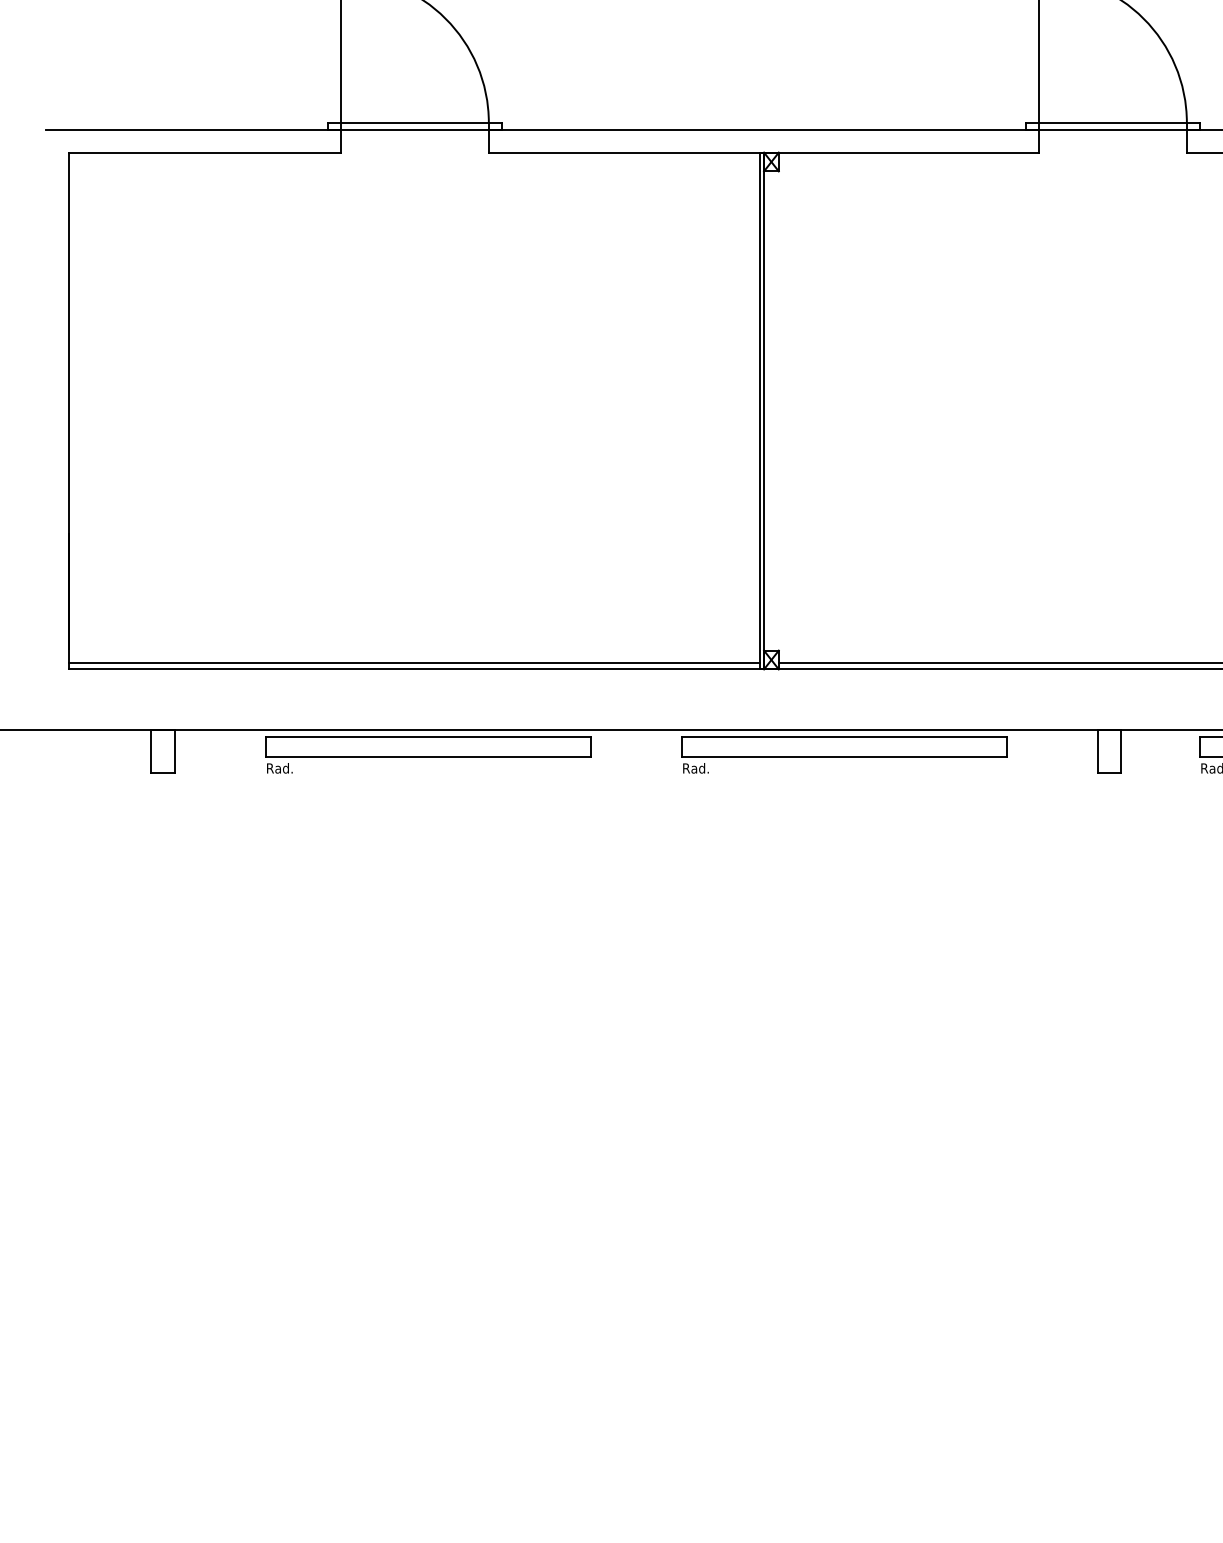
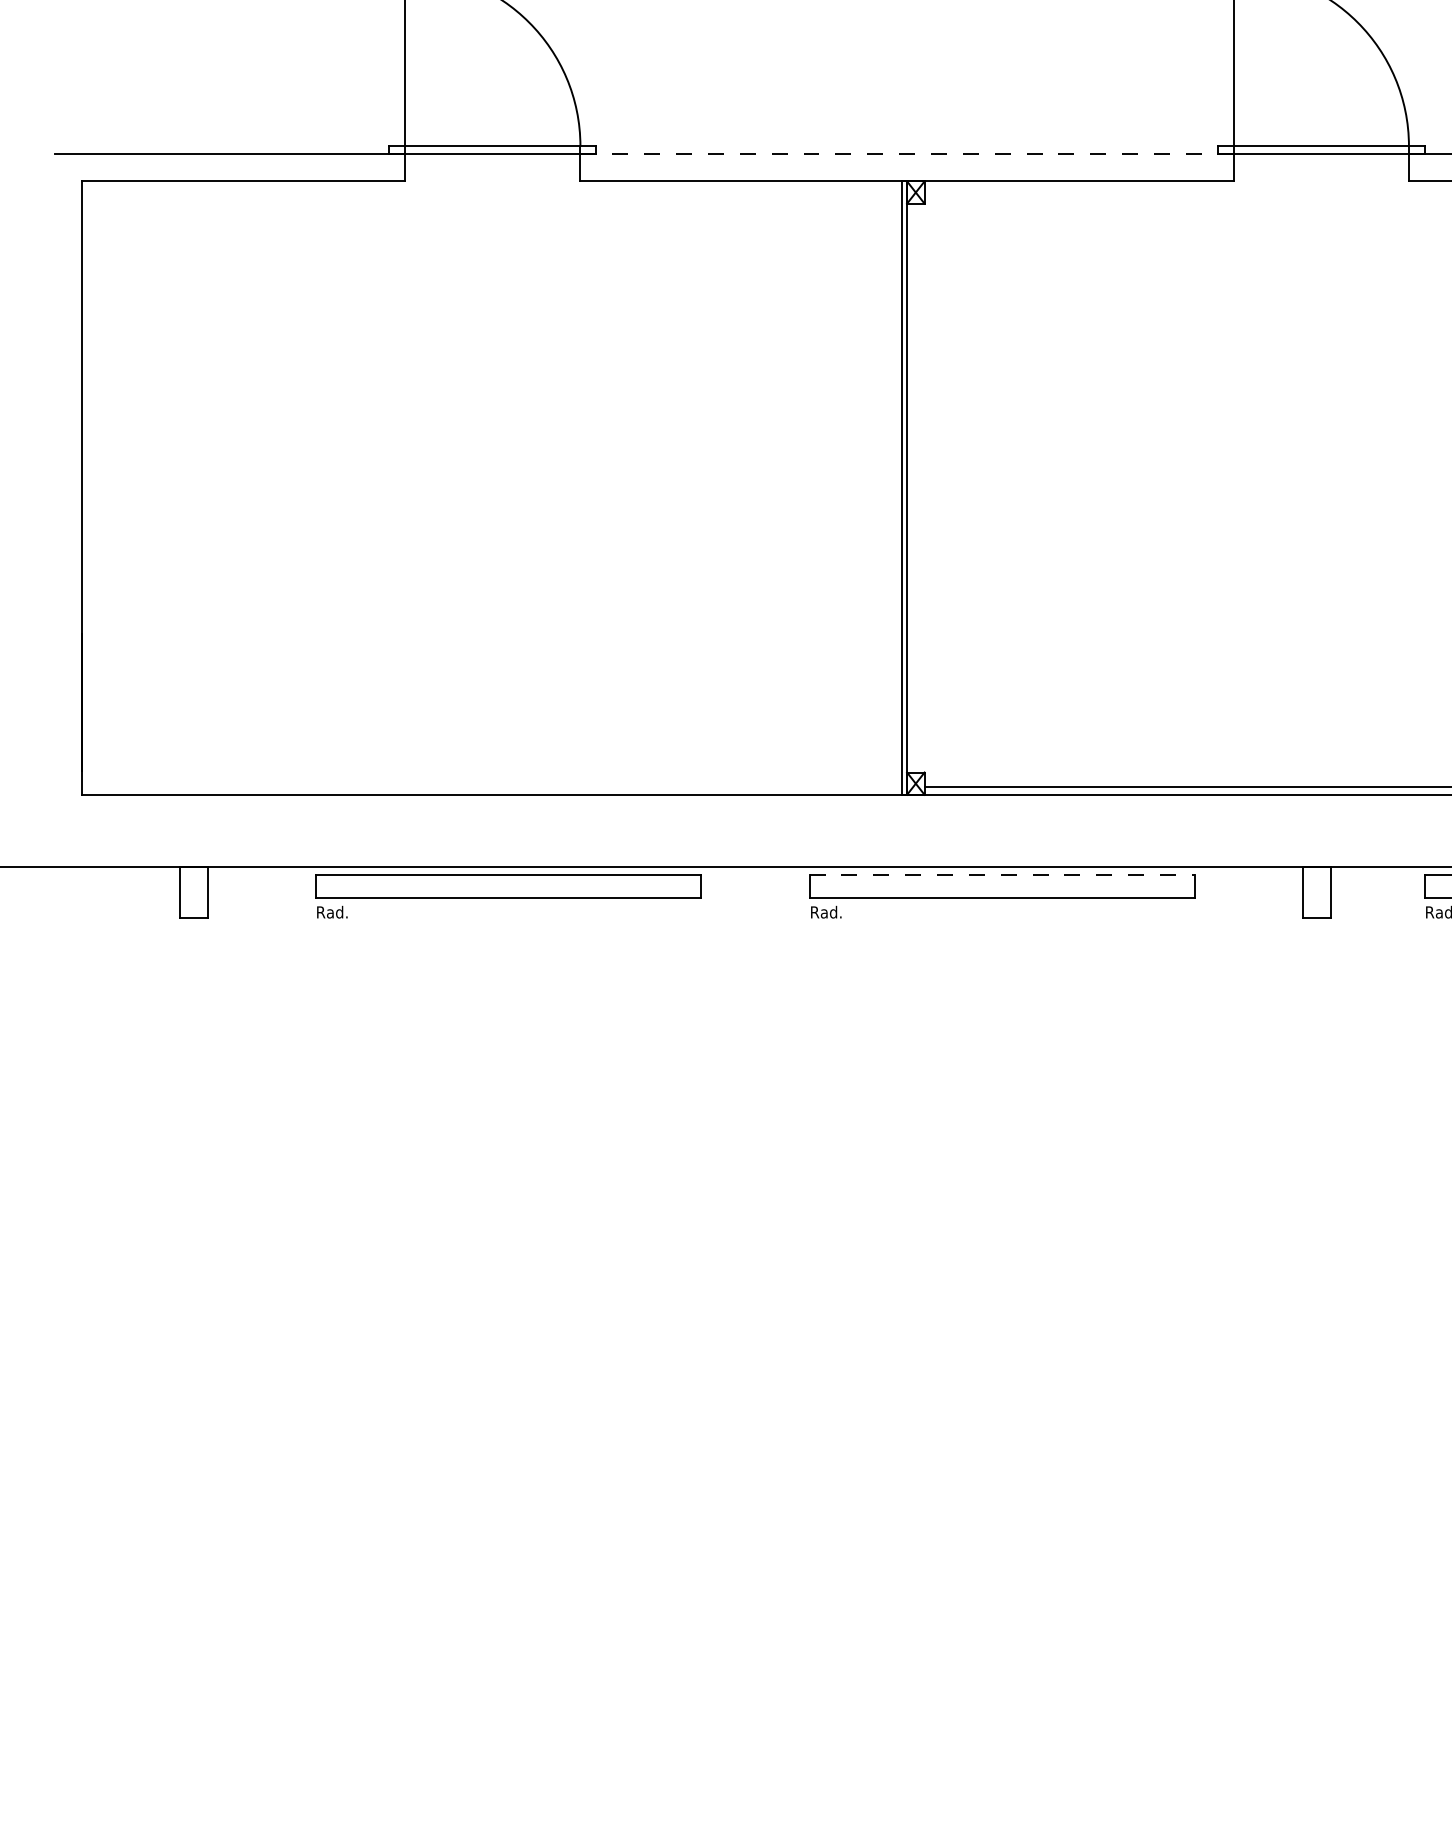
line: (764, 129) -> (907, 154), solid -> dashed
line: (413, 662) -> (491, 786), removed
line: (844, 736) -> (1002, 874), solid -> dashed

